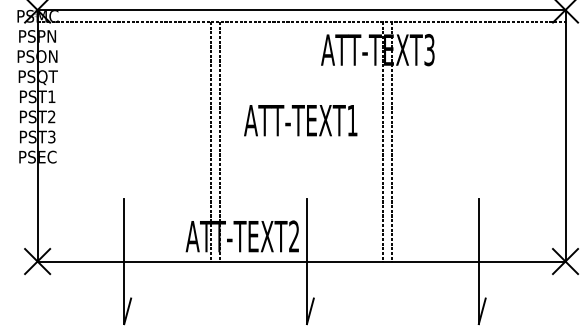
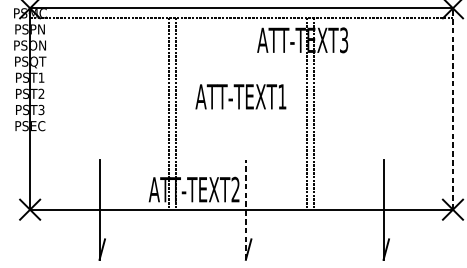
line: (565, 135) -> (452, 108), solid -> dashed
line: (306, 261) -> (245, 209), solid -> dashed

